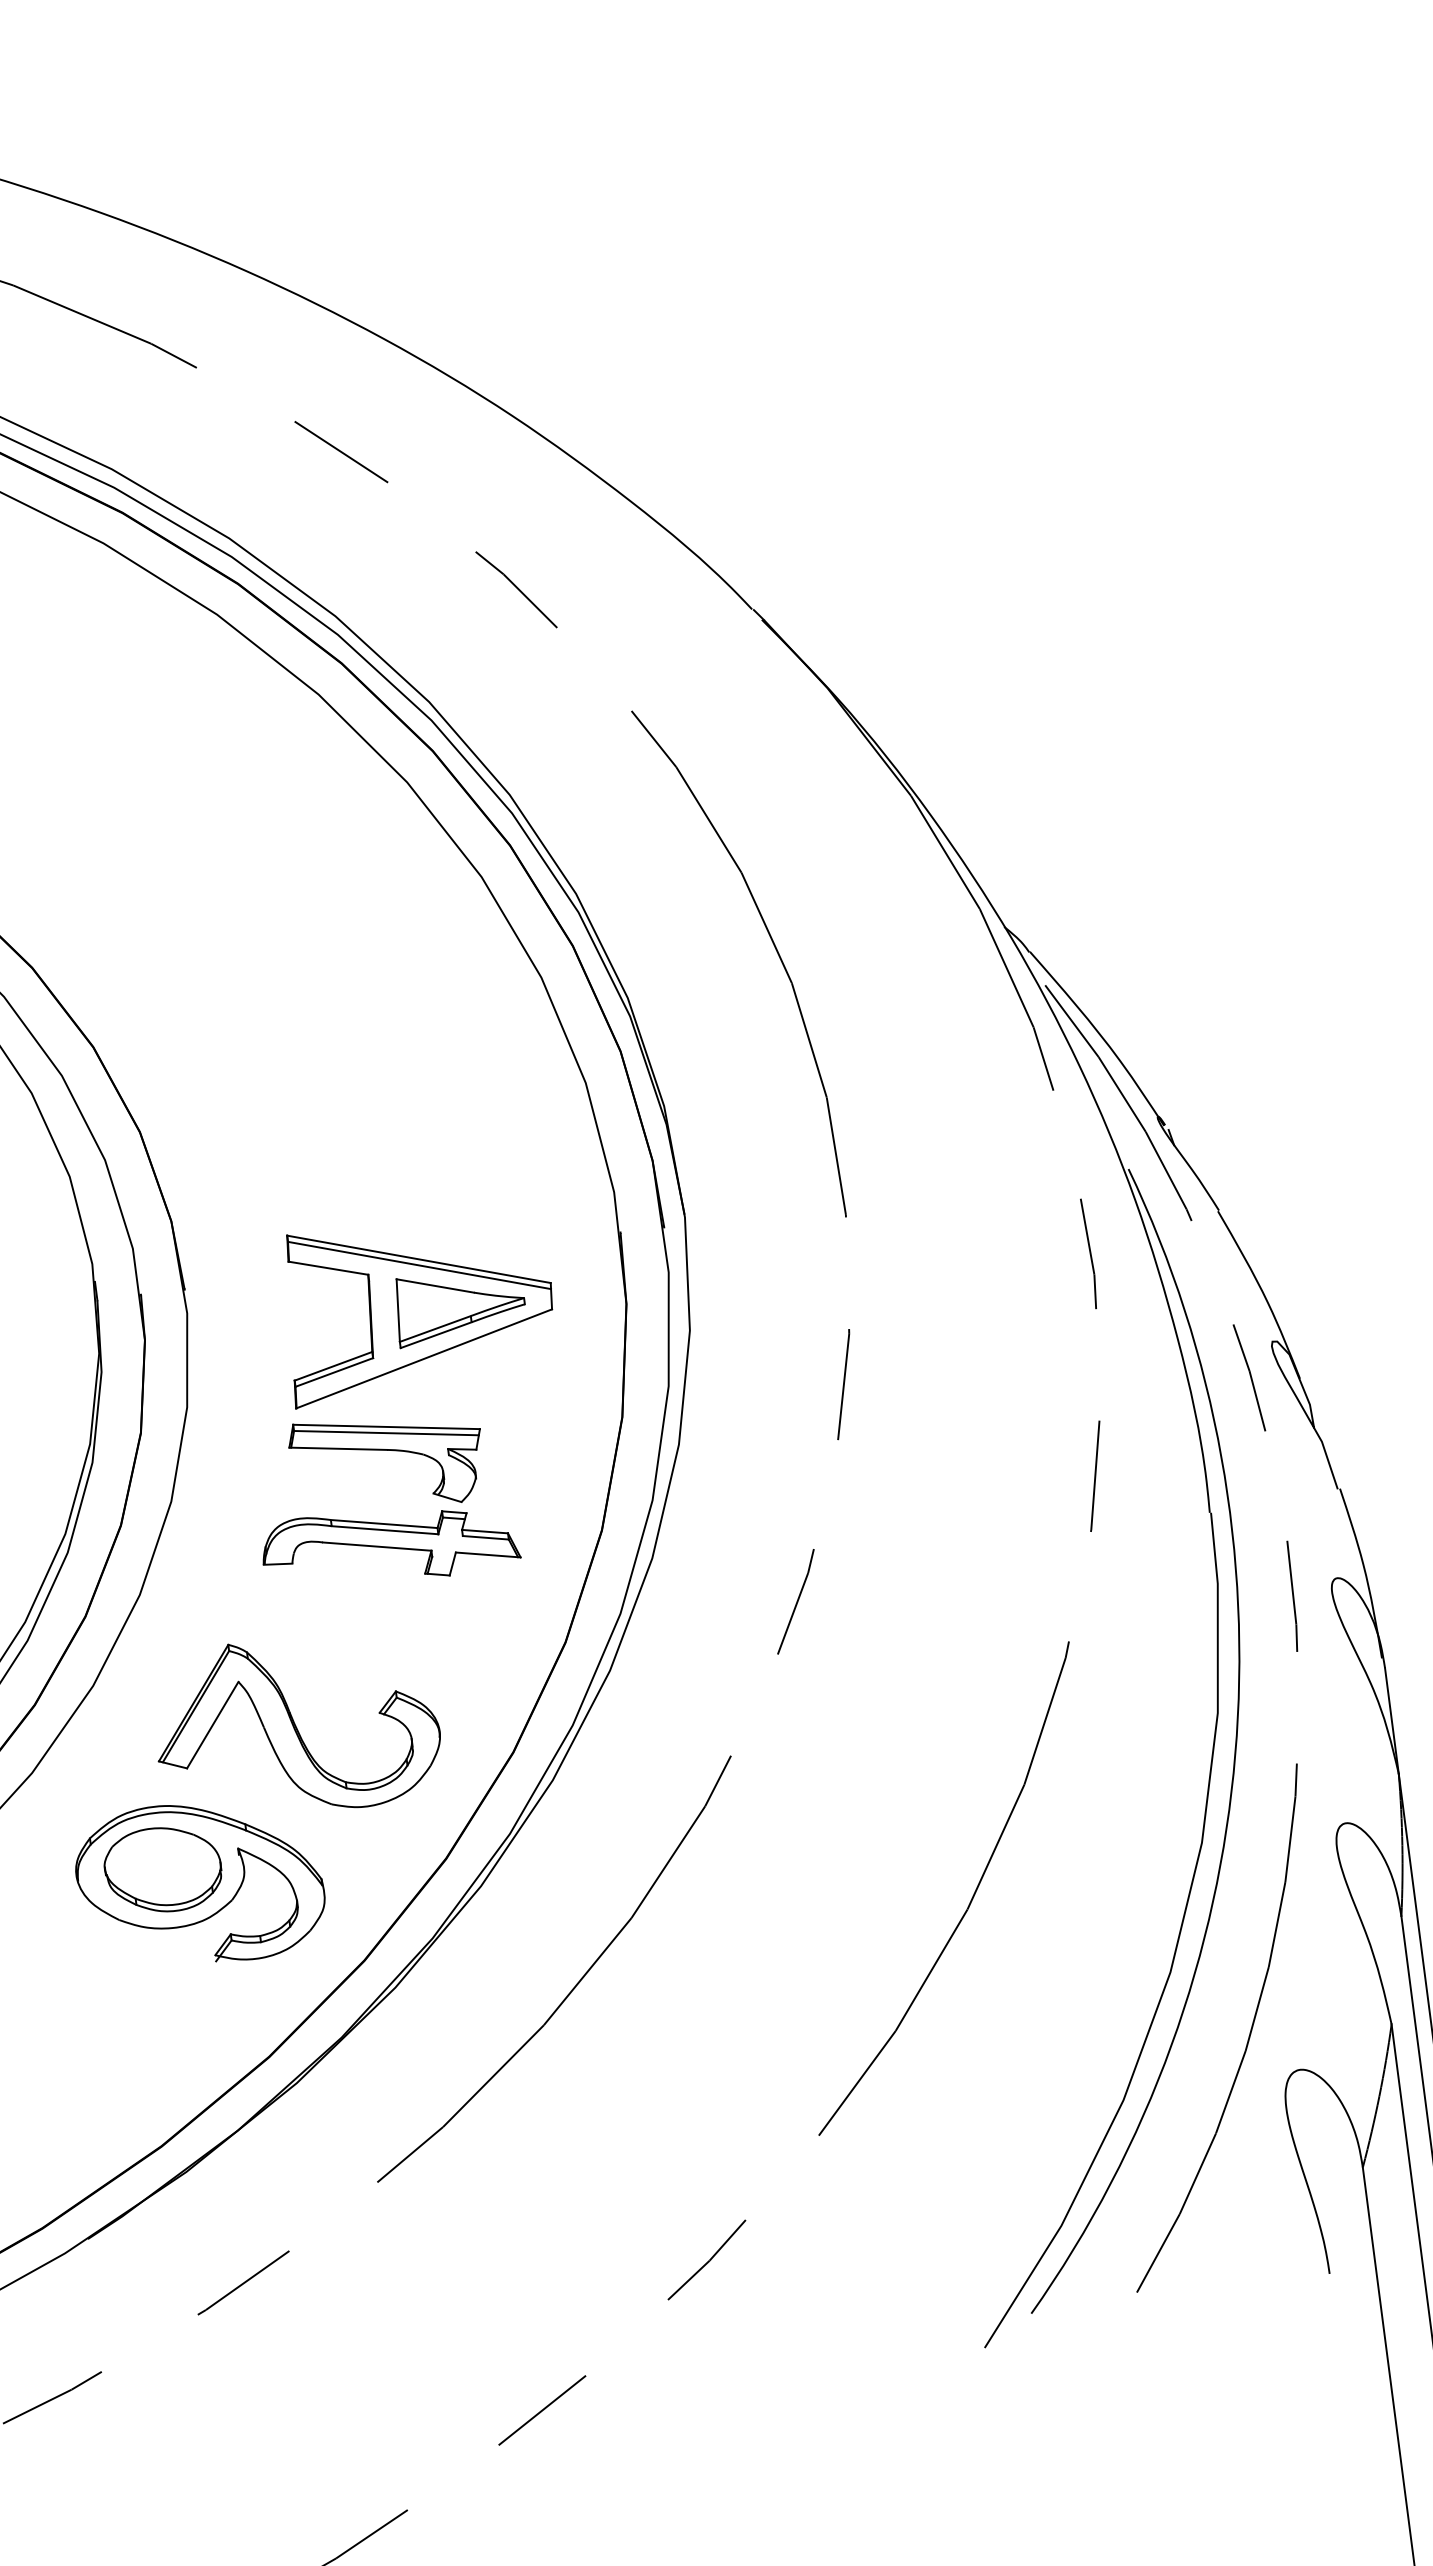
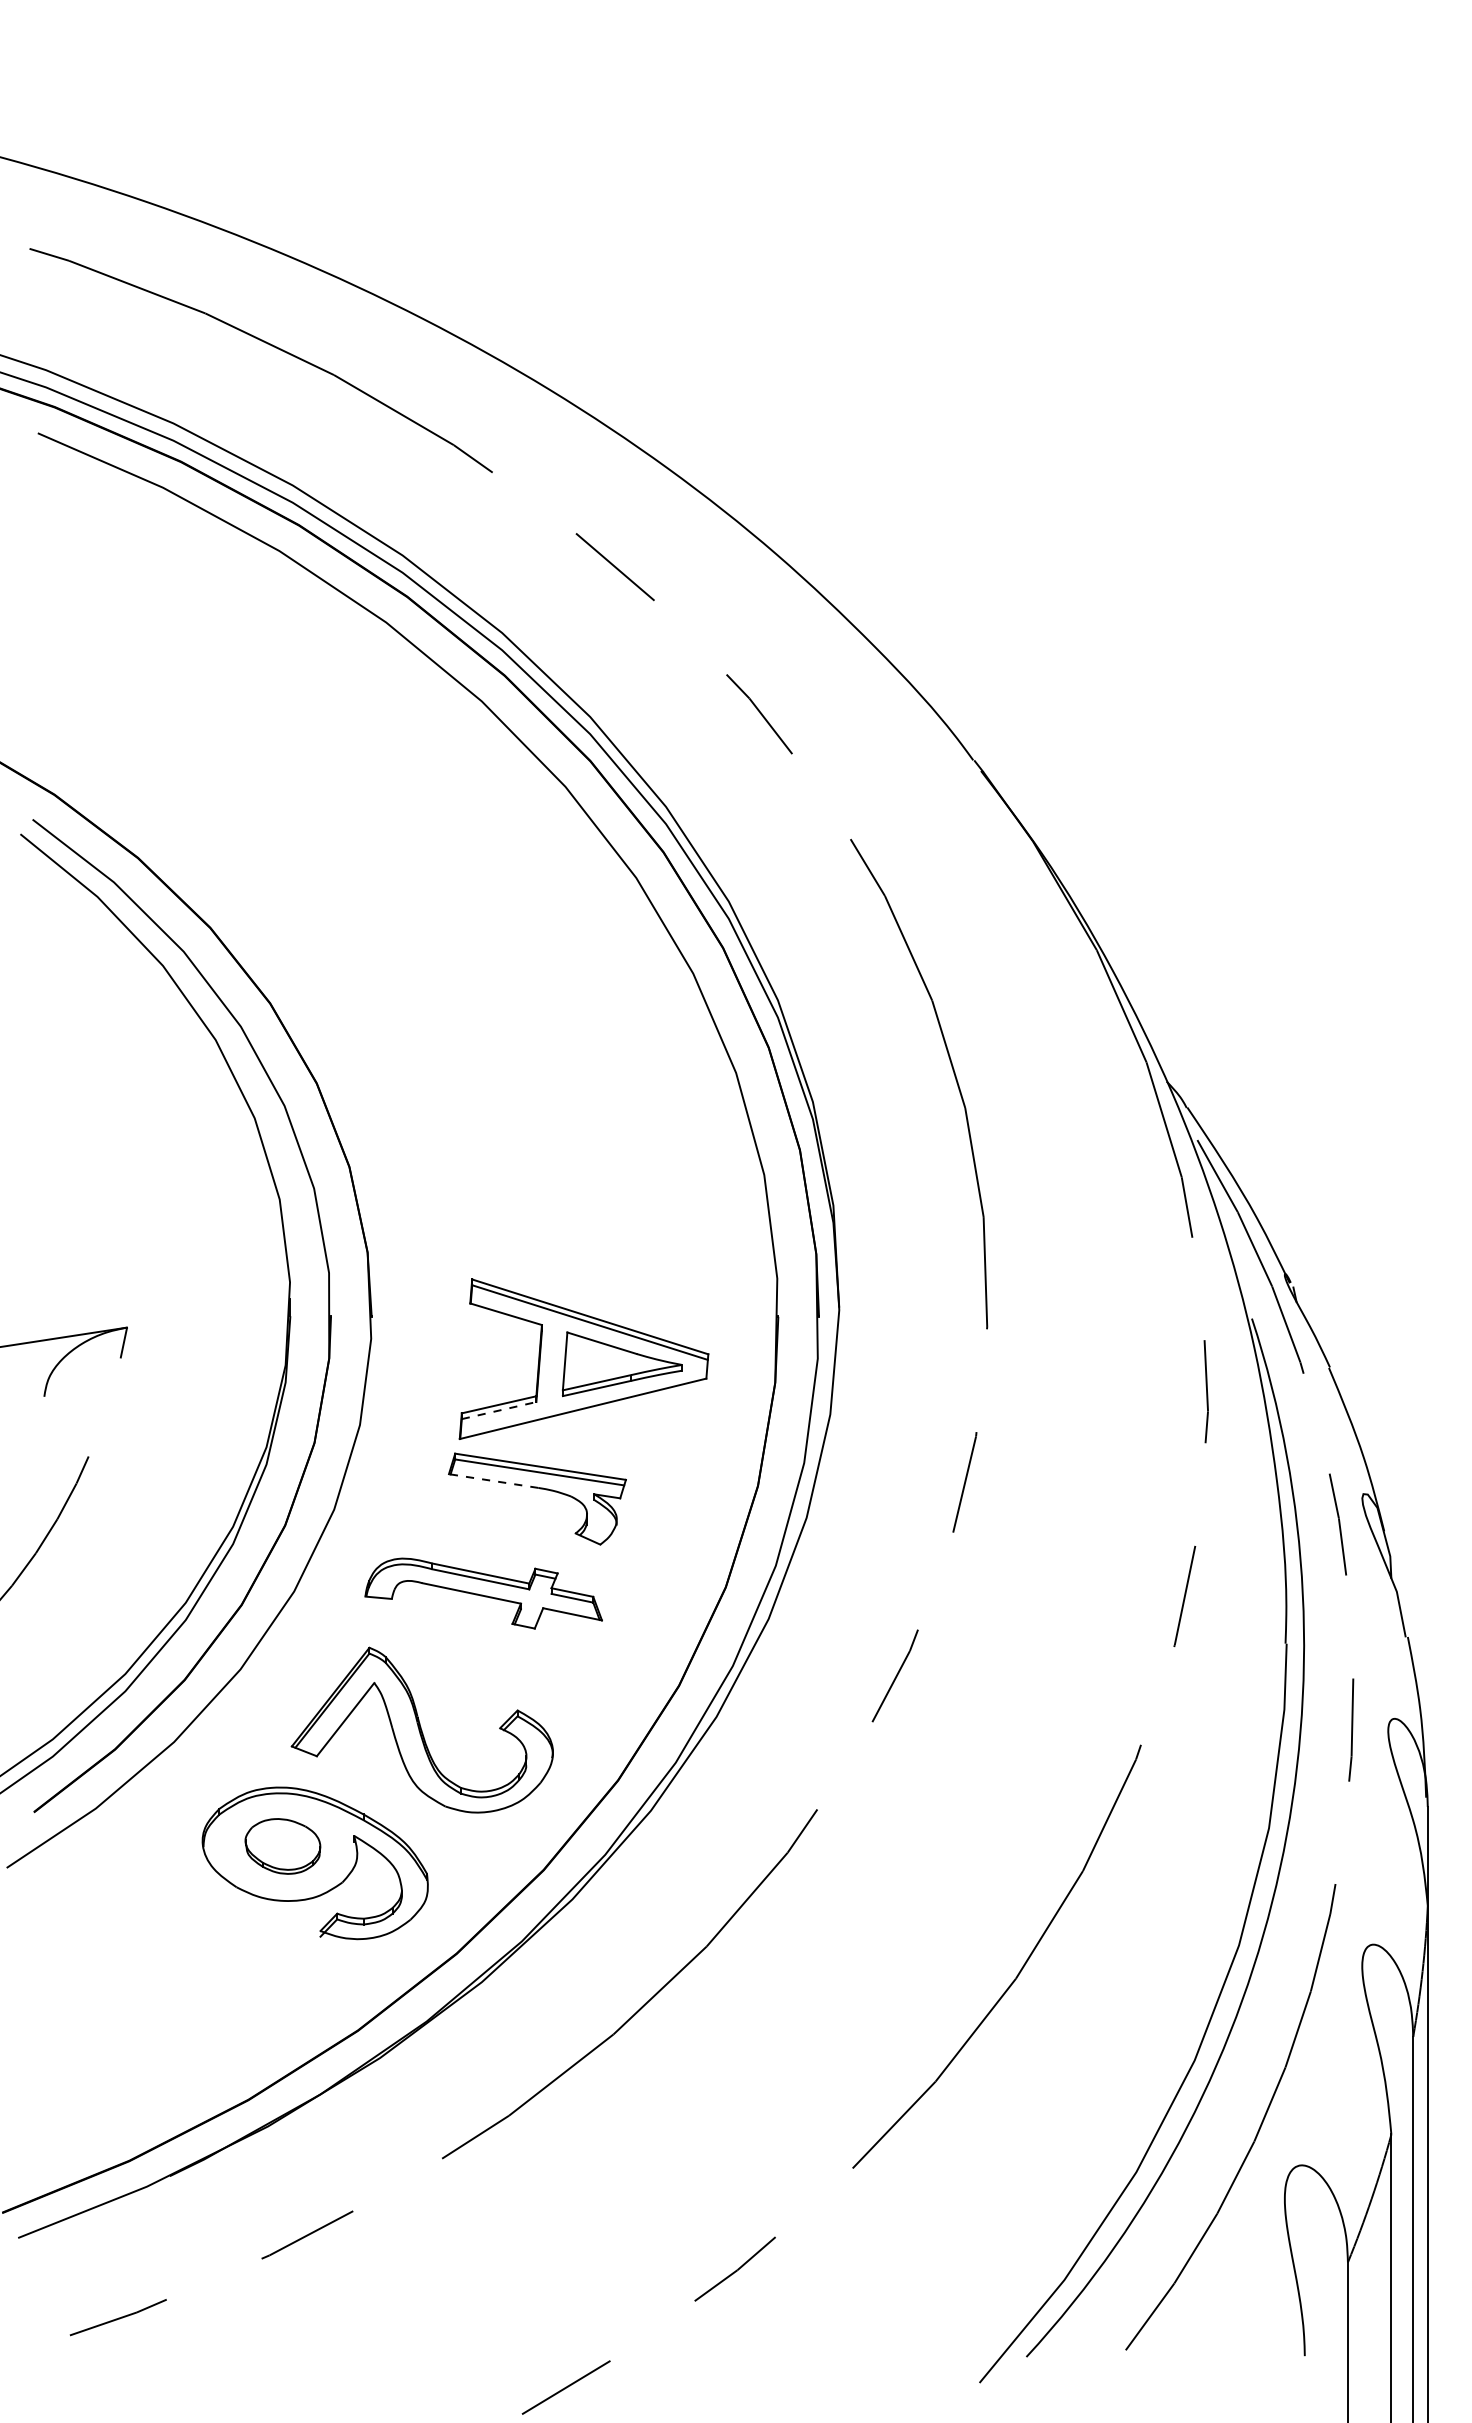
line: (334, 1372) -> (499, 1410), solid -> dashed
line: (338, 1448) -> (493, 1480), solid -> dashed
part: (389, 1545) -> (483, 1593), moved
part: (162, 1869) -> (282, 1846), size x0.7

